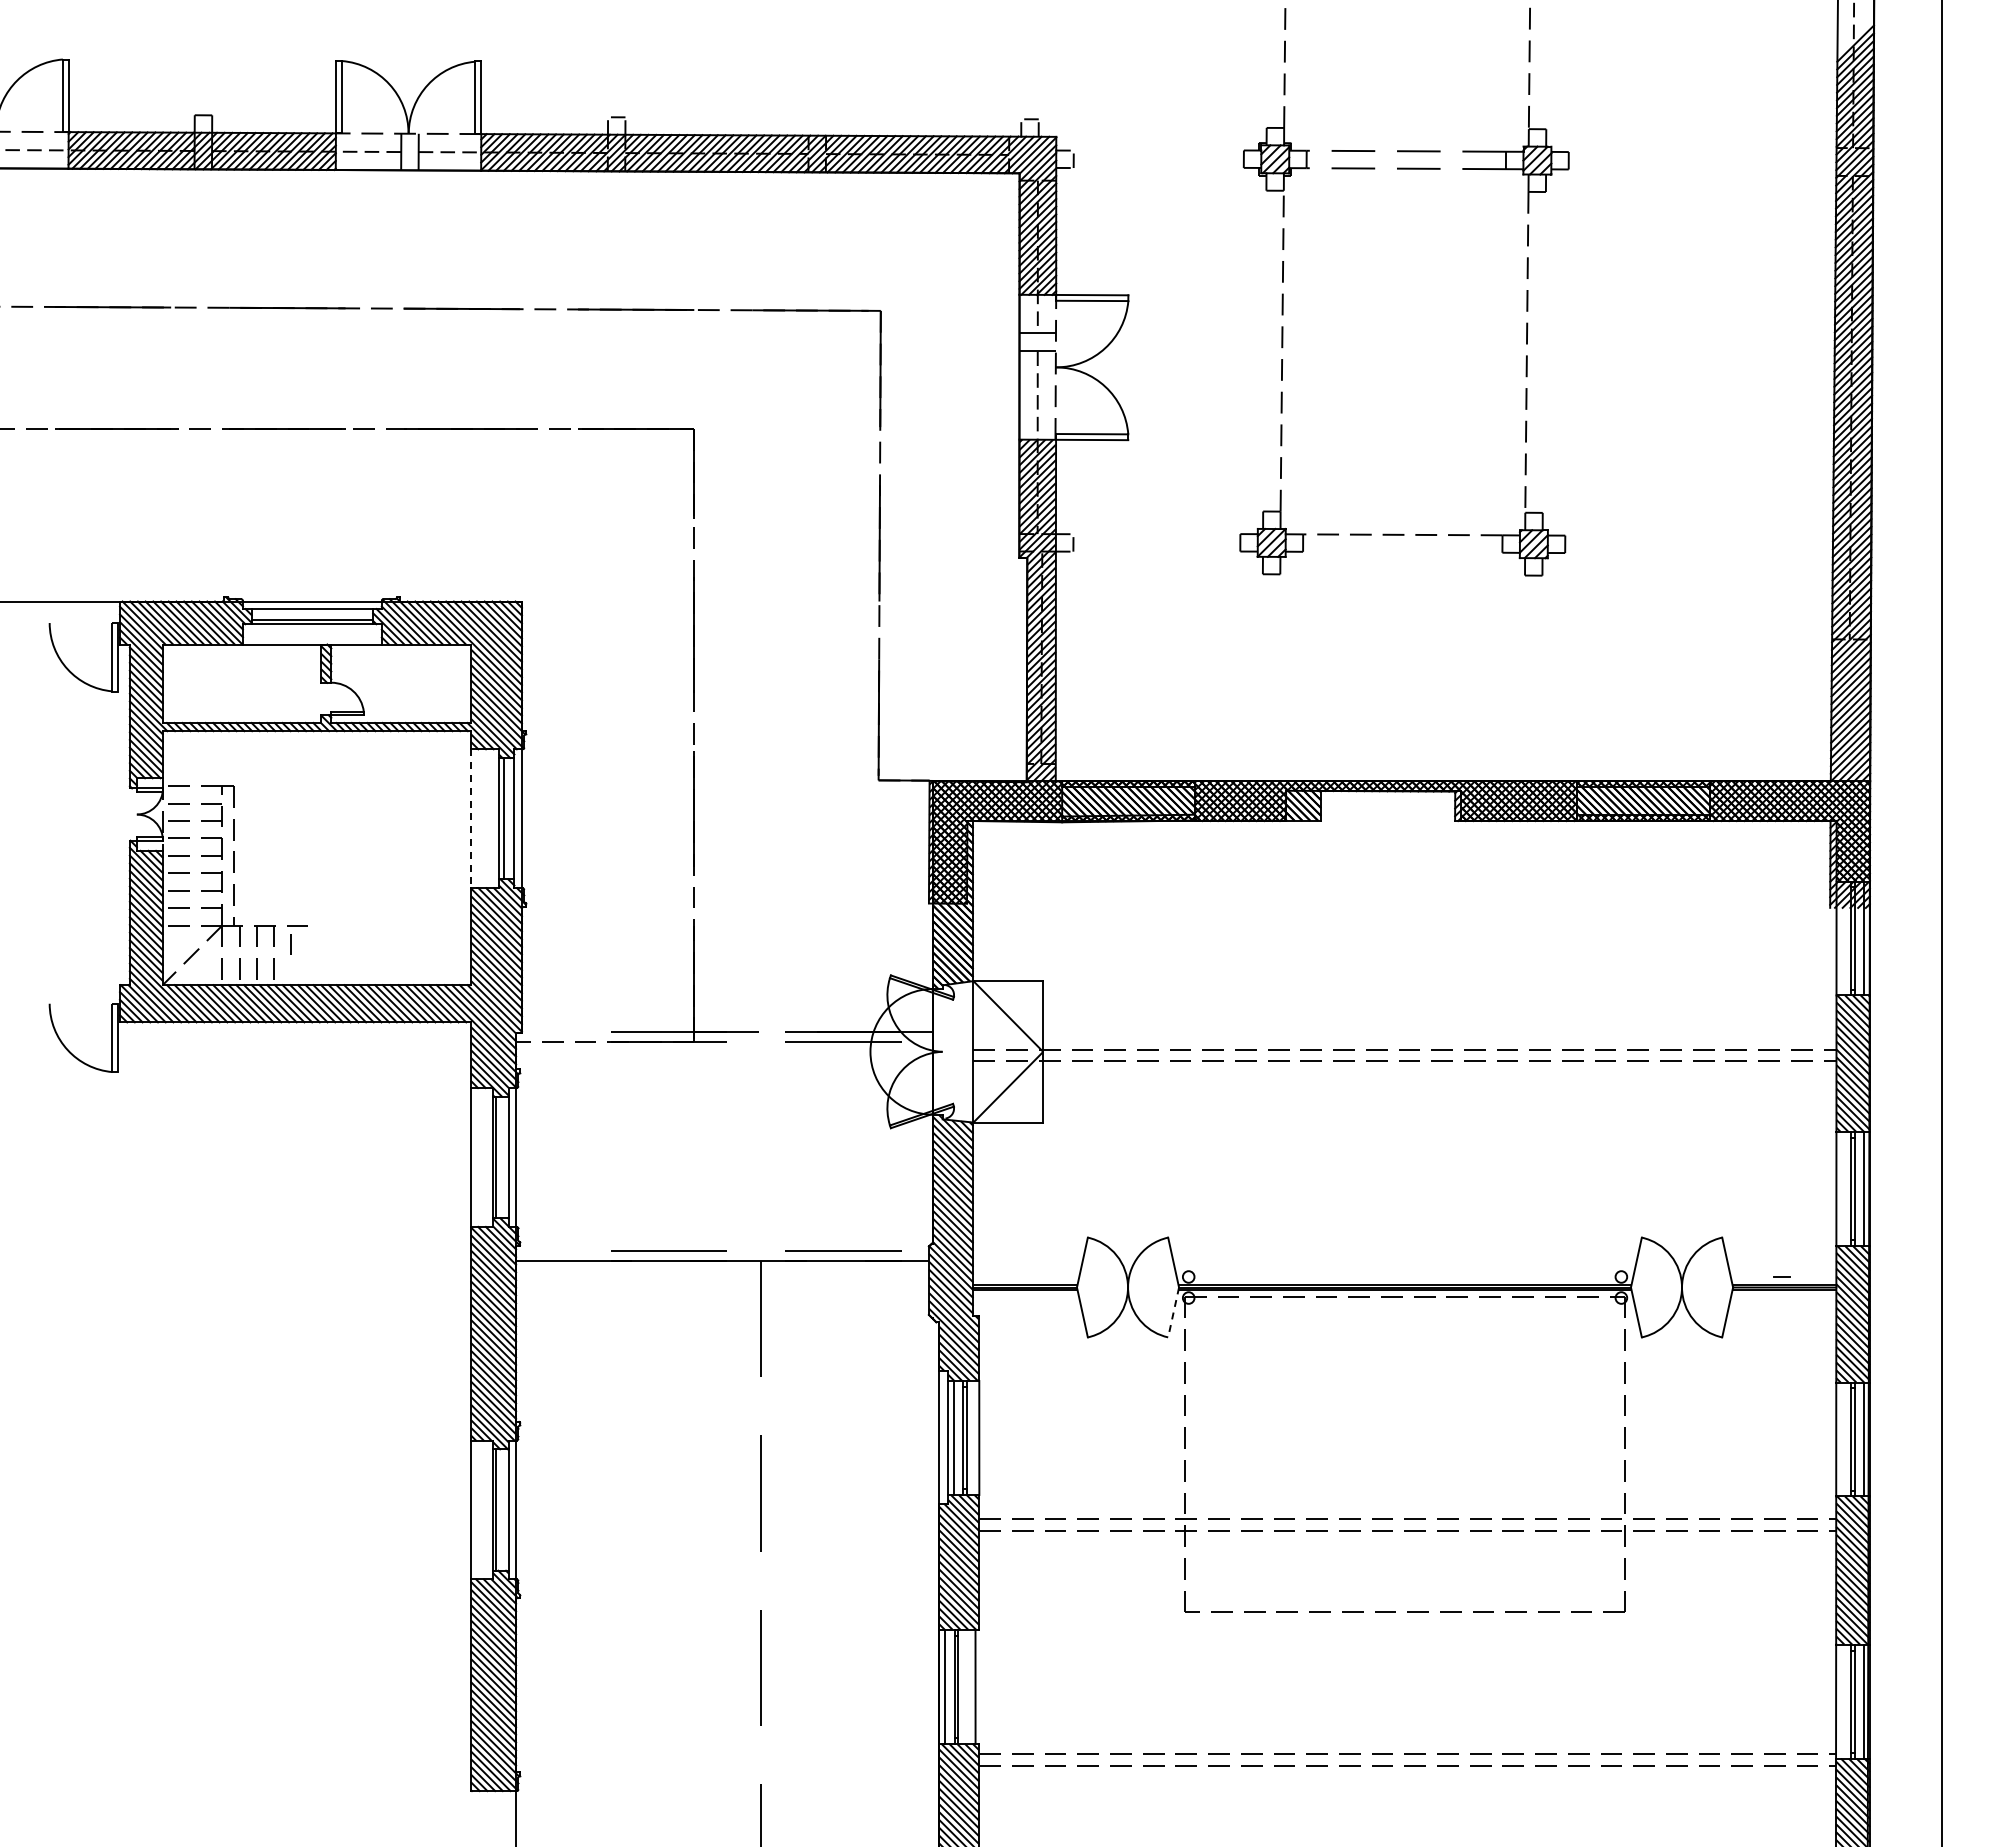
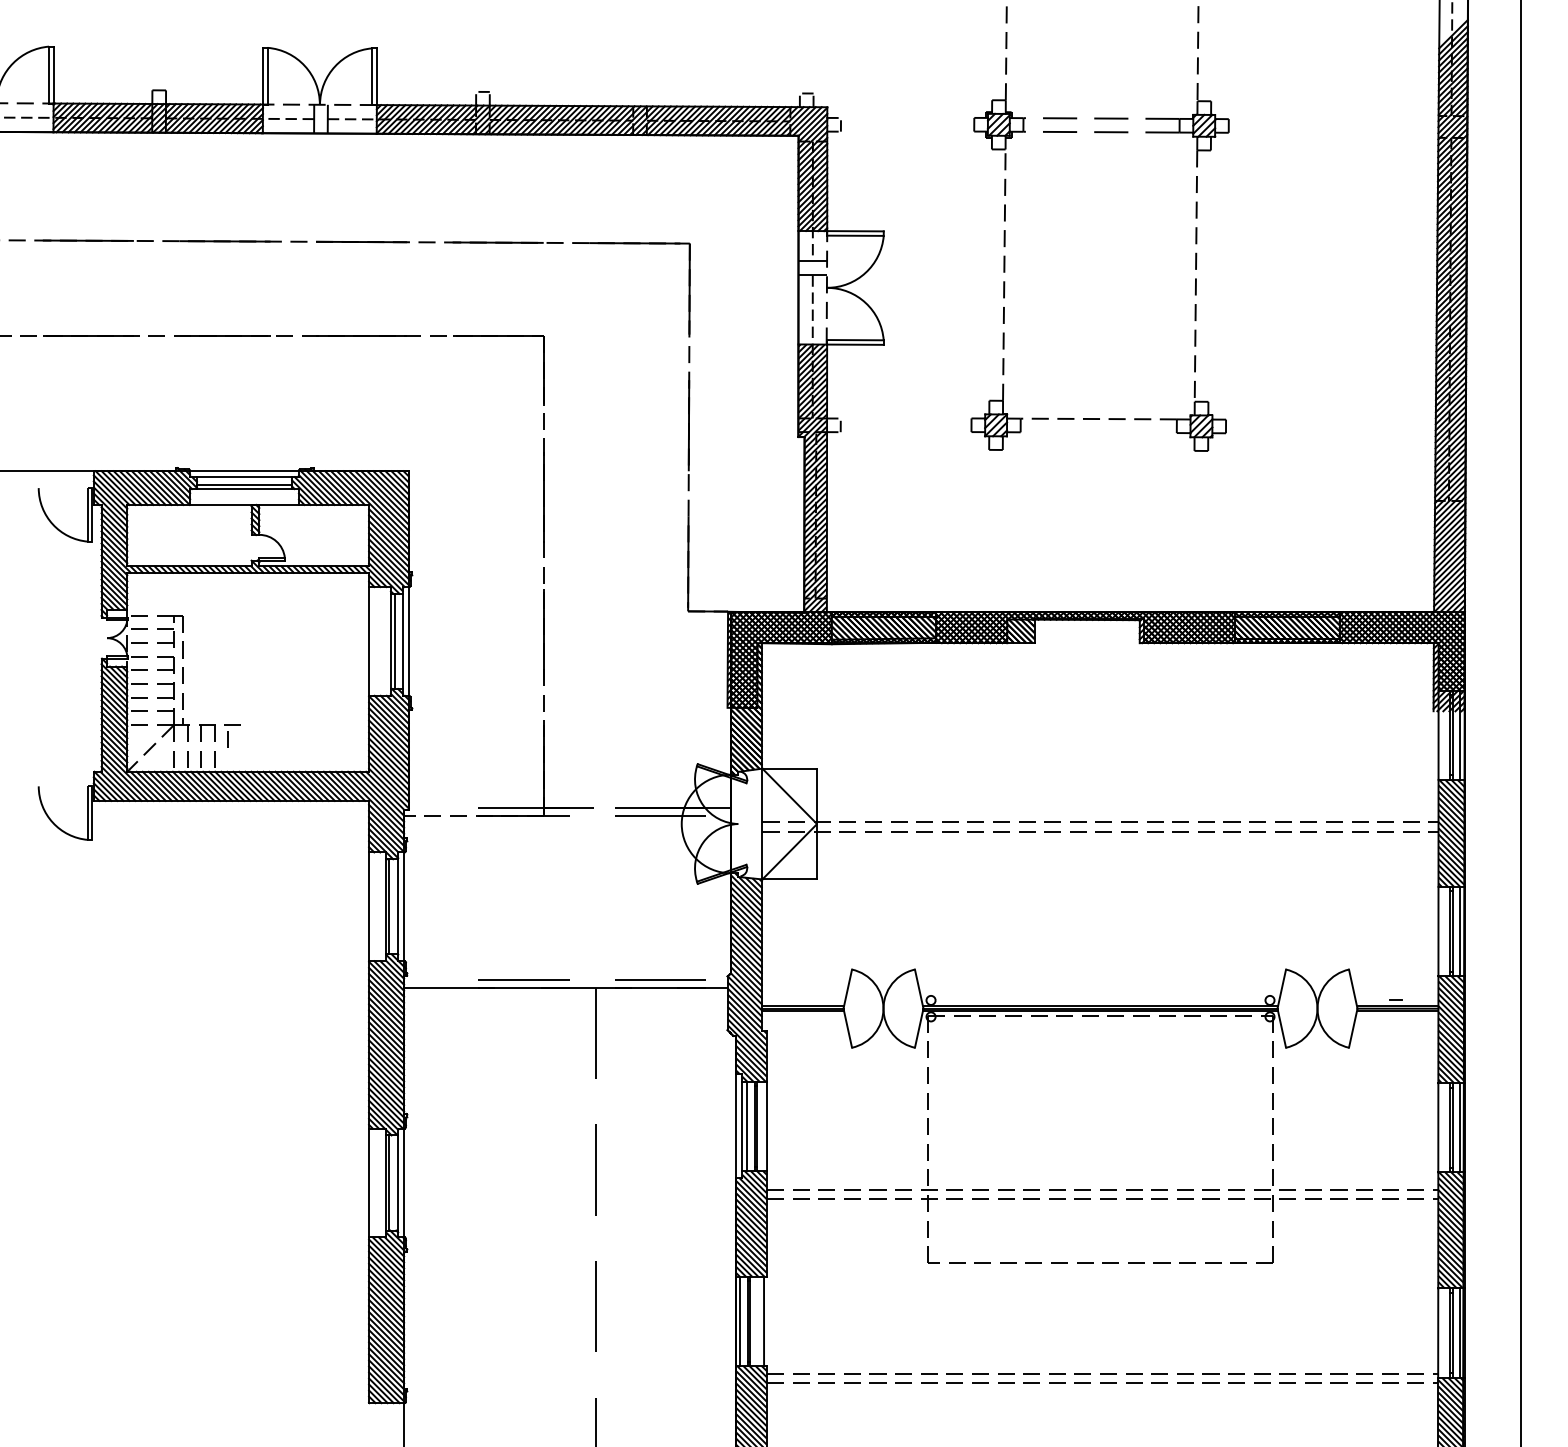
line: (471, 819) -> (369, 642), dashed -> solid
line: (1173, 1312) -> (919, 1028), dashed -> solid

